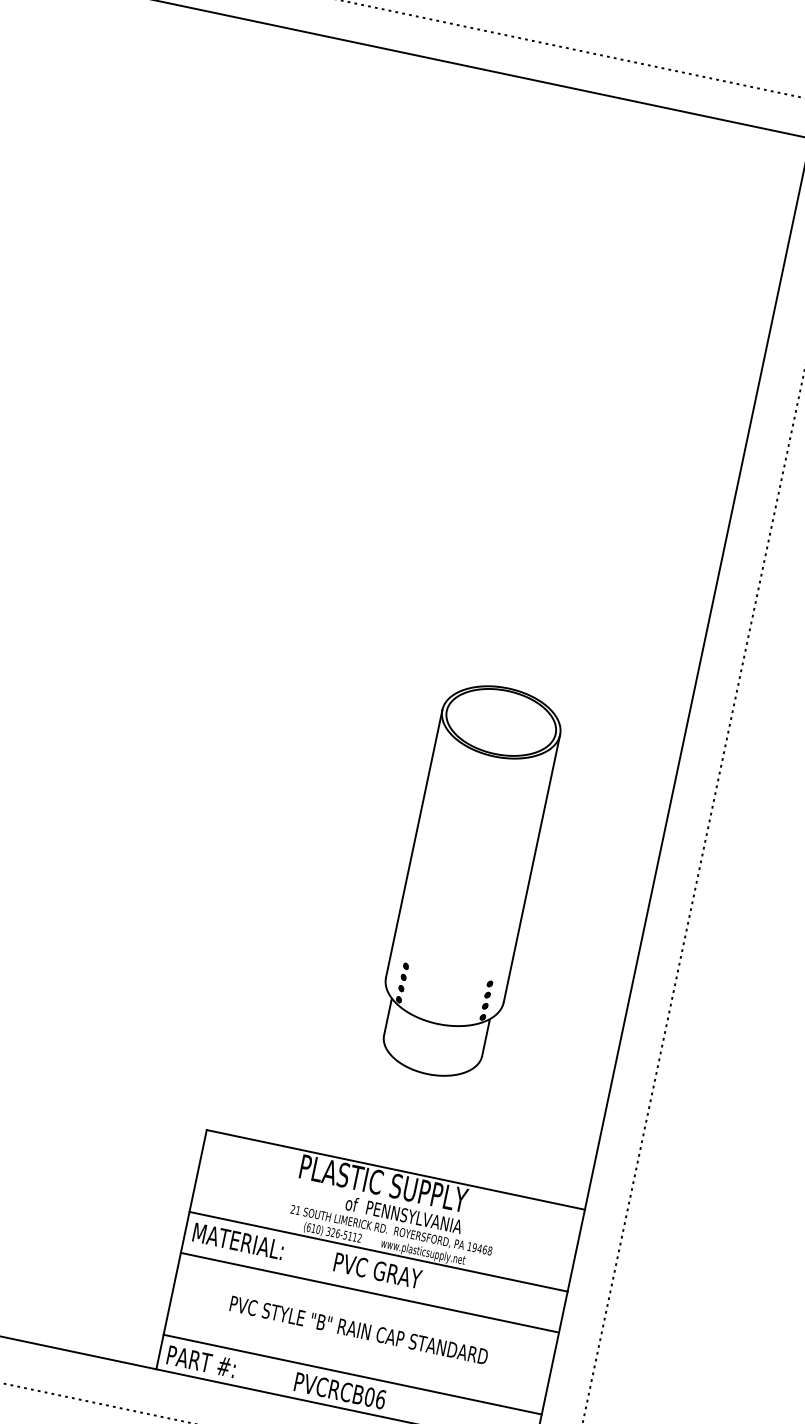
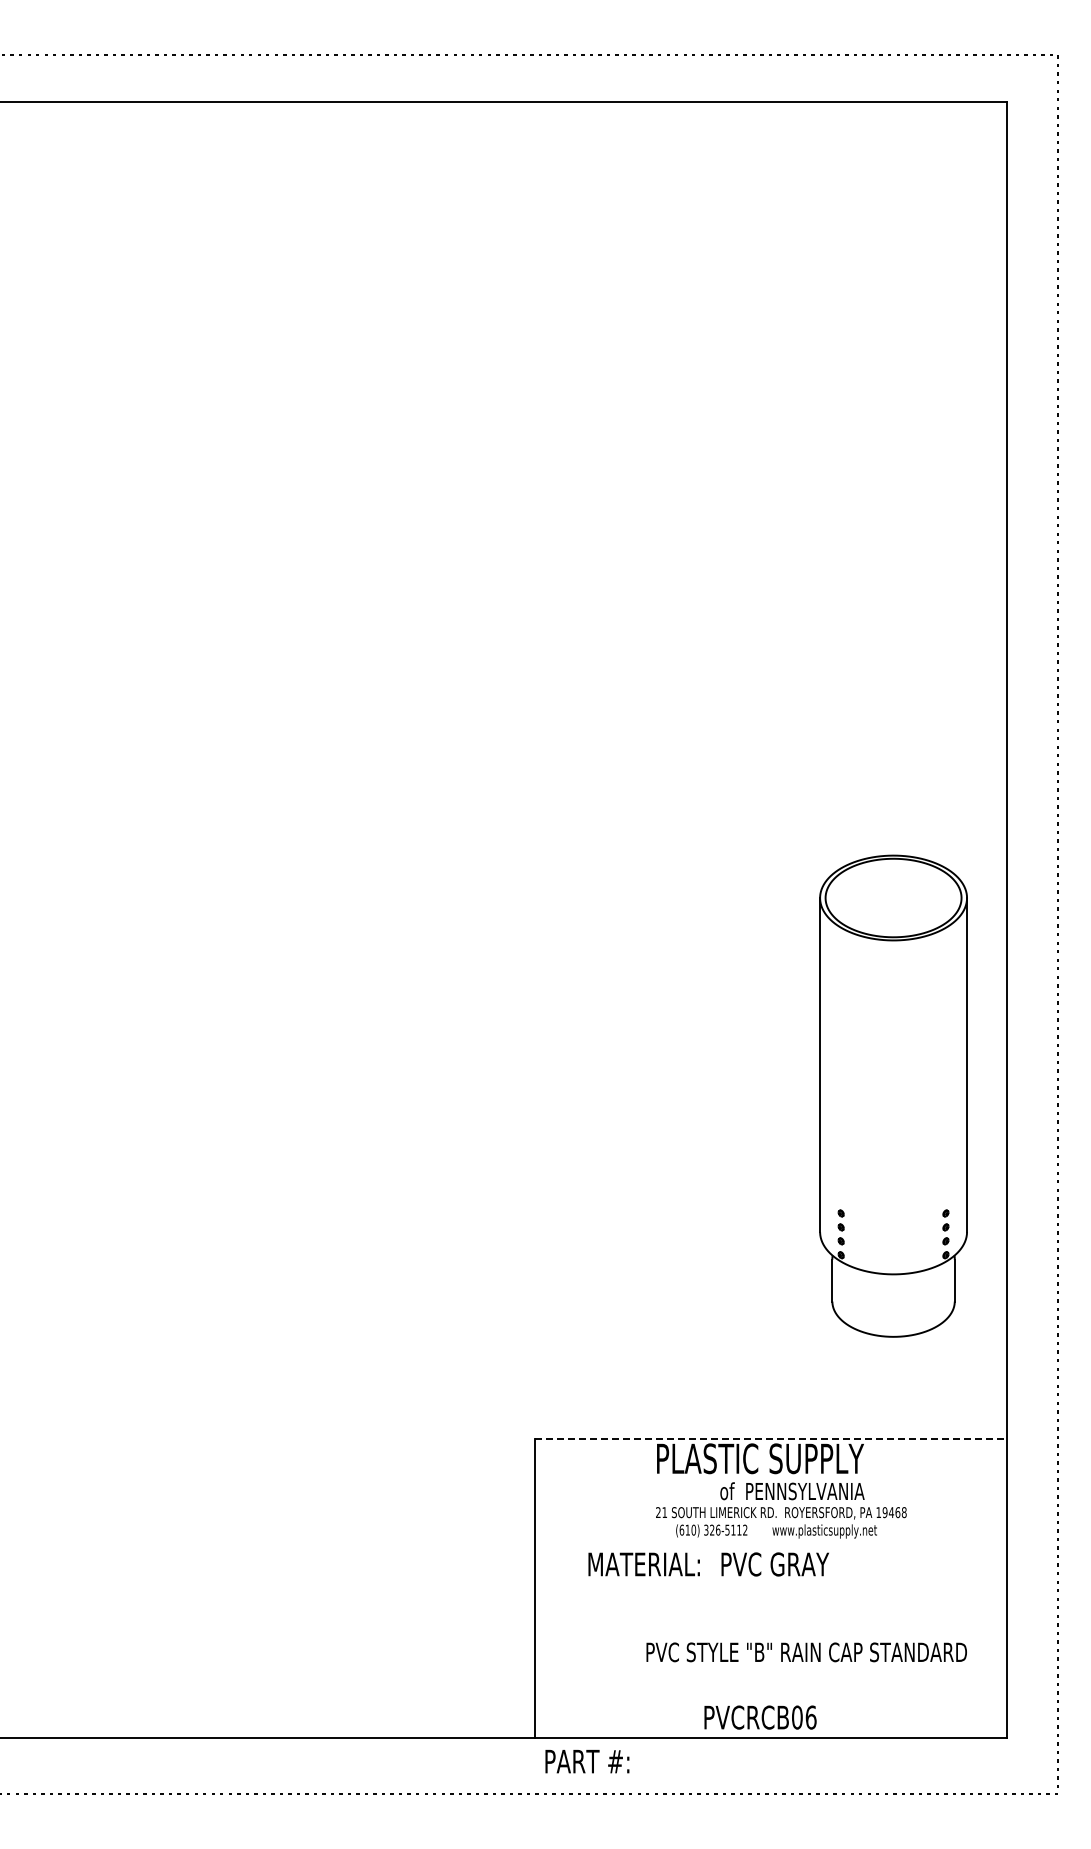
part: (467, 880) -> (893, 1095), moved
line: (396, 1170) -> (771, 1439), solid -> dashed
text: (237, 1241) -> (643, 1564), moved
line: (378, 1251) -> (771, 1541), removed
line: (368, 1292) -> (769, 1592), removed
text: (358, 1330) -> (806, 1652), moved
text: (201, 1361) -> (587, 1761), moved
line: (352, 1374) -> (771, 1694), removed

